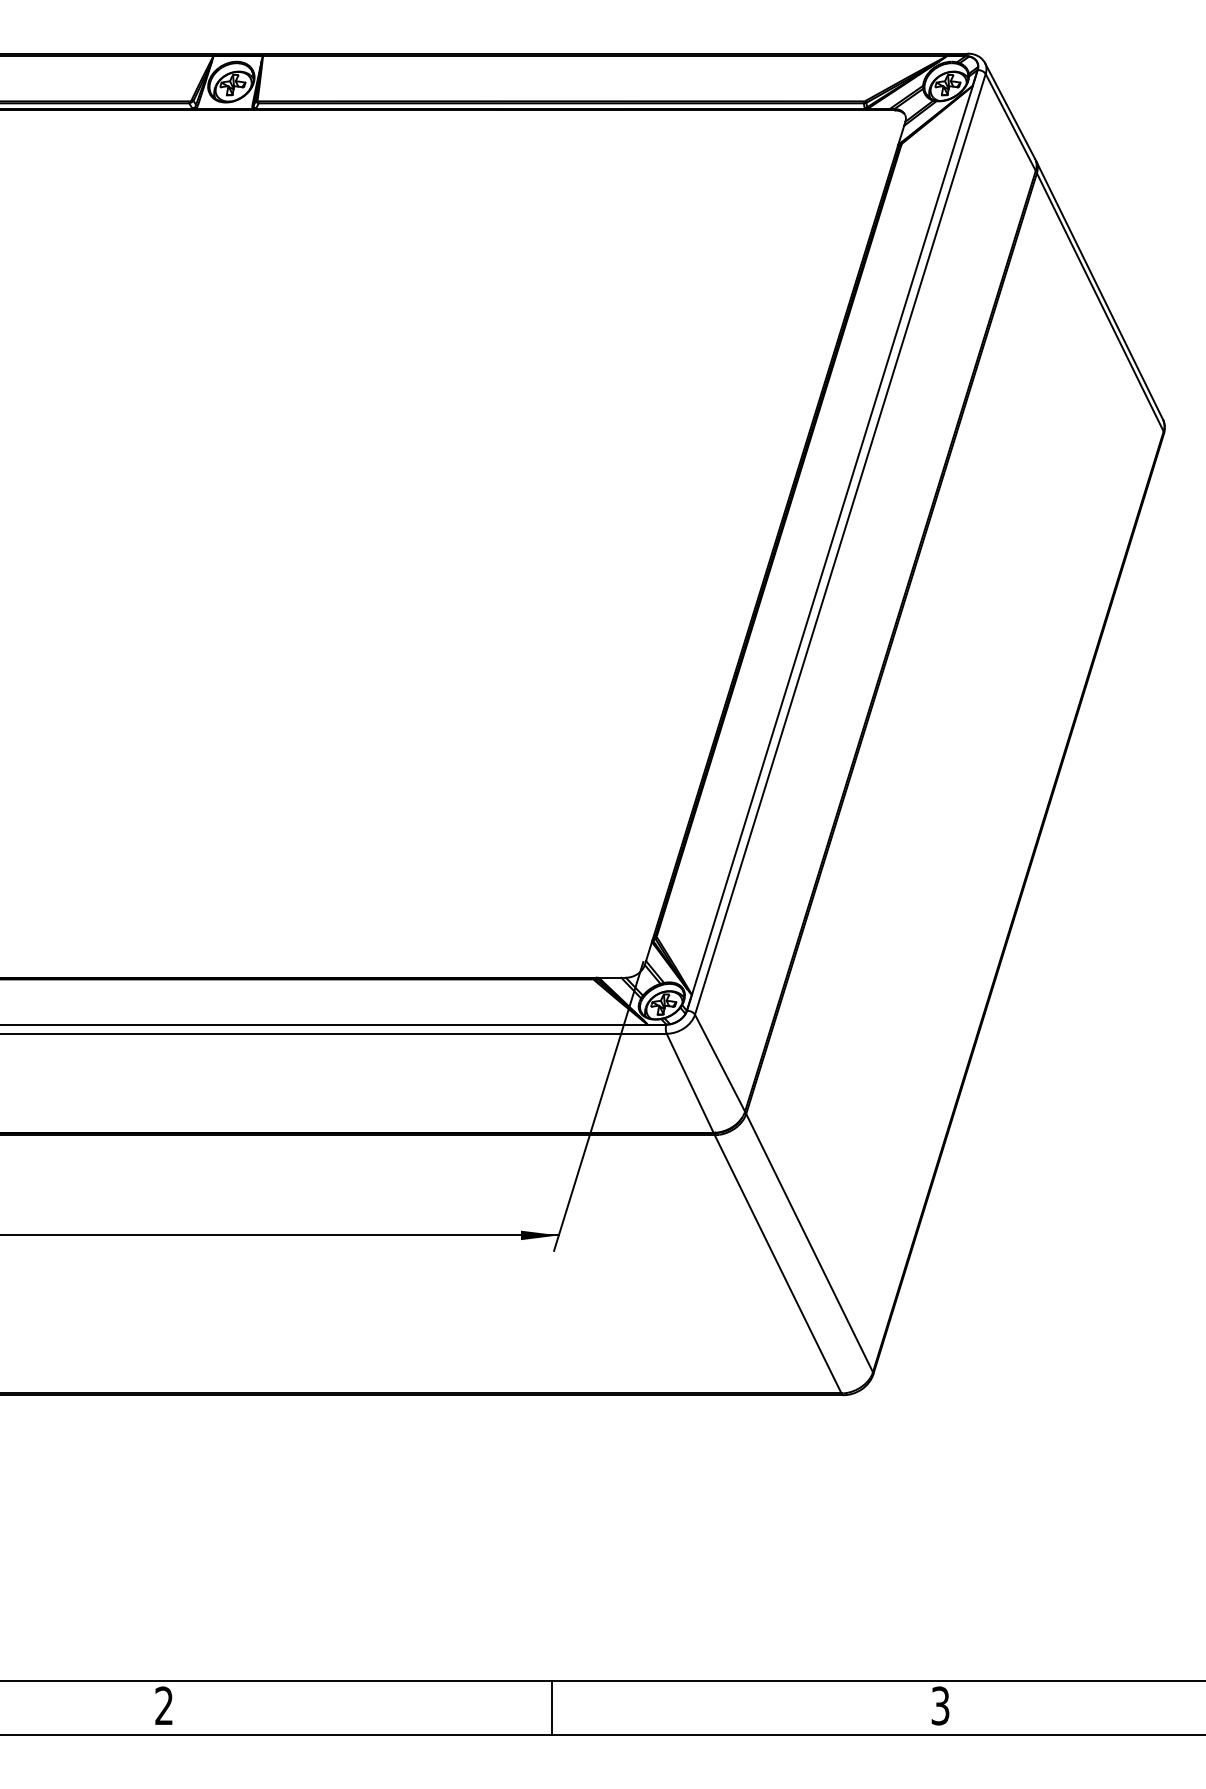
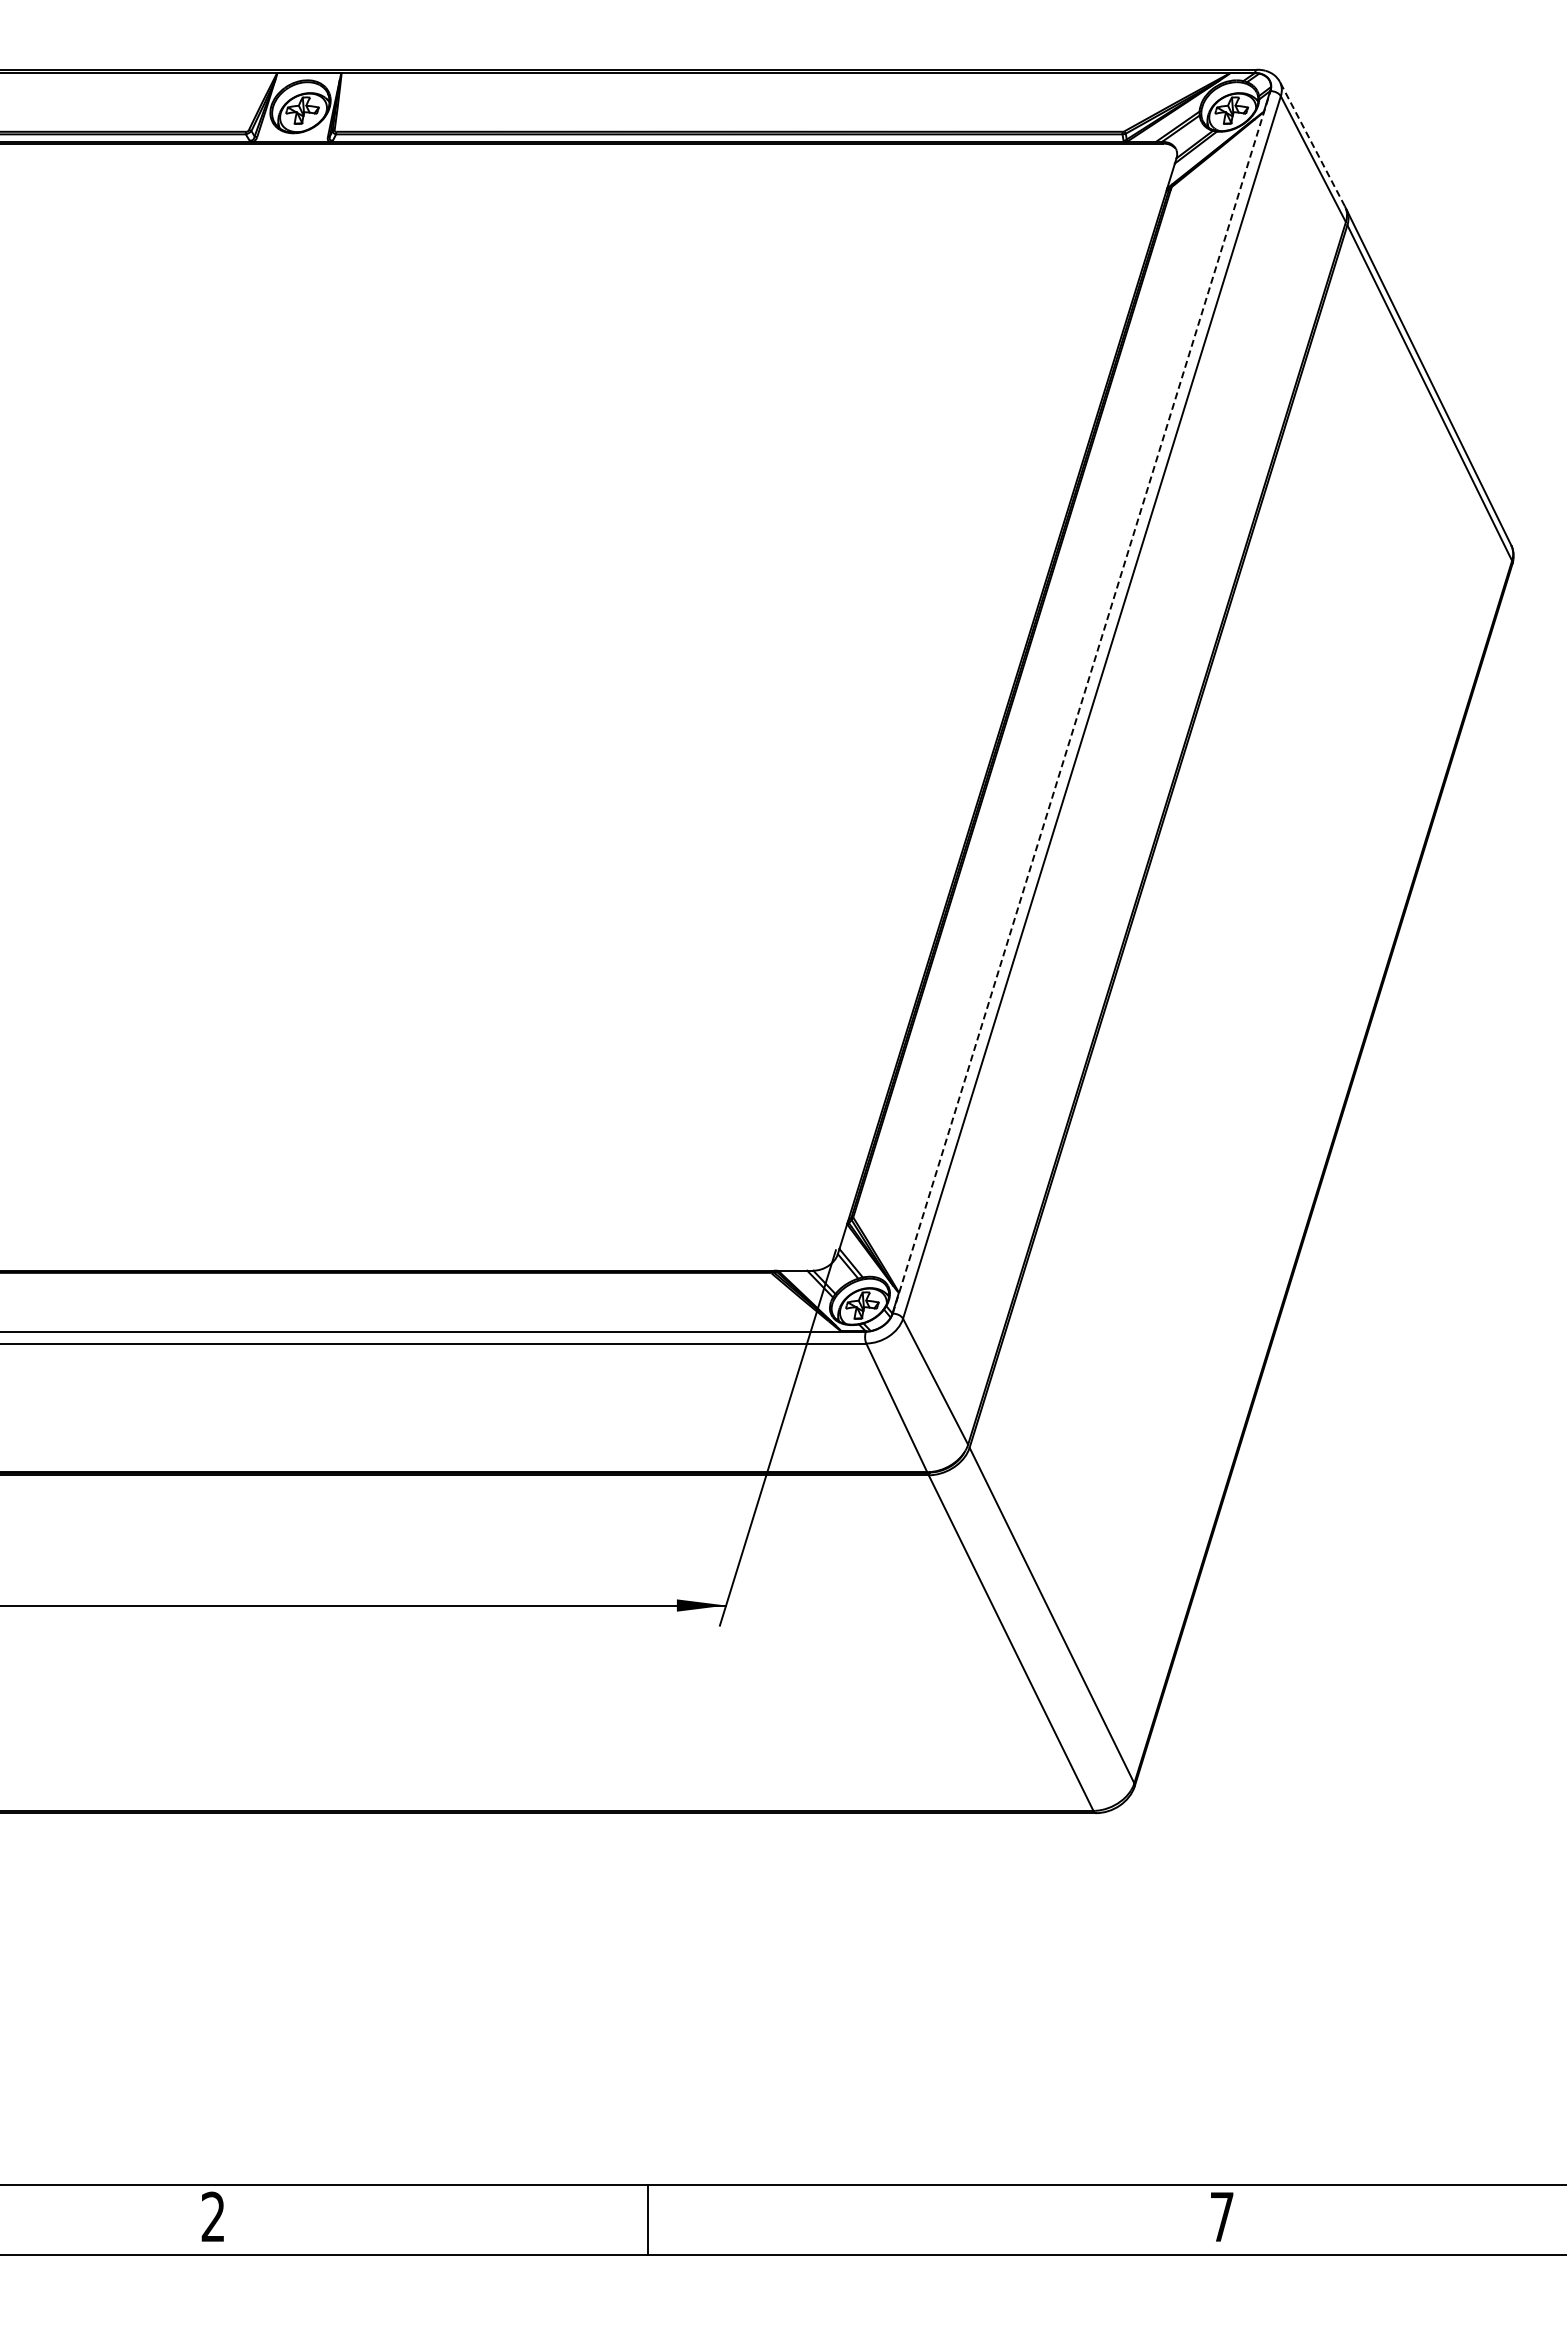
line: (1010, 110) -> (1312, 143), solid -> dashed
line: (832, 540) -> (1081, 702), solid -> dashed
text: (940, 1705) -> (1221, 2216), 3 -> 7
line: (552, 1707) -> (648, 2219), moved

